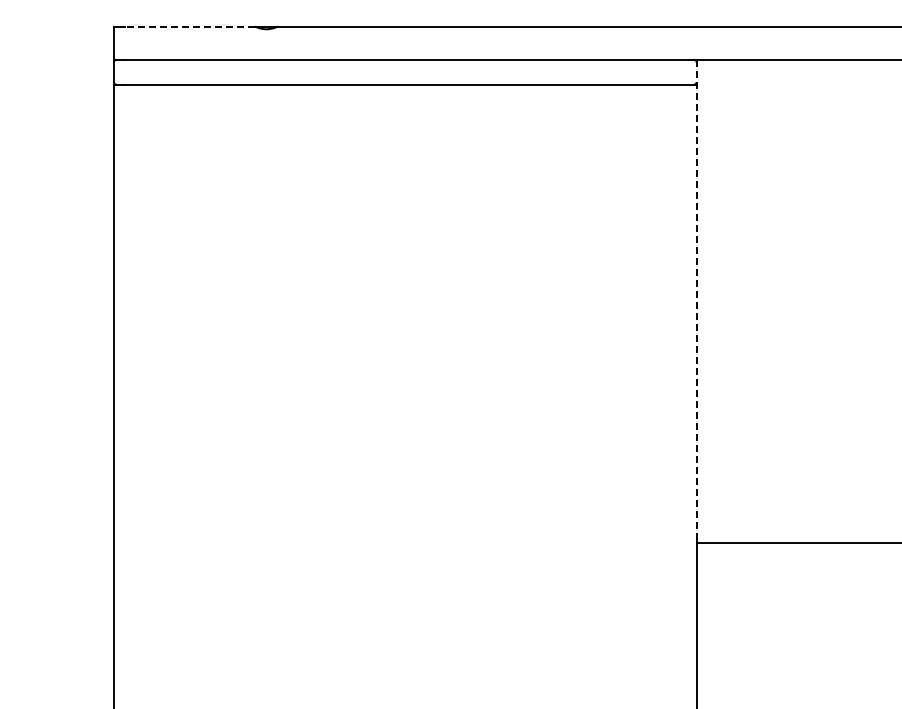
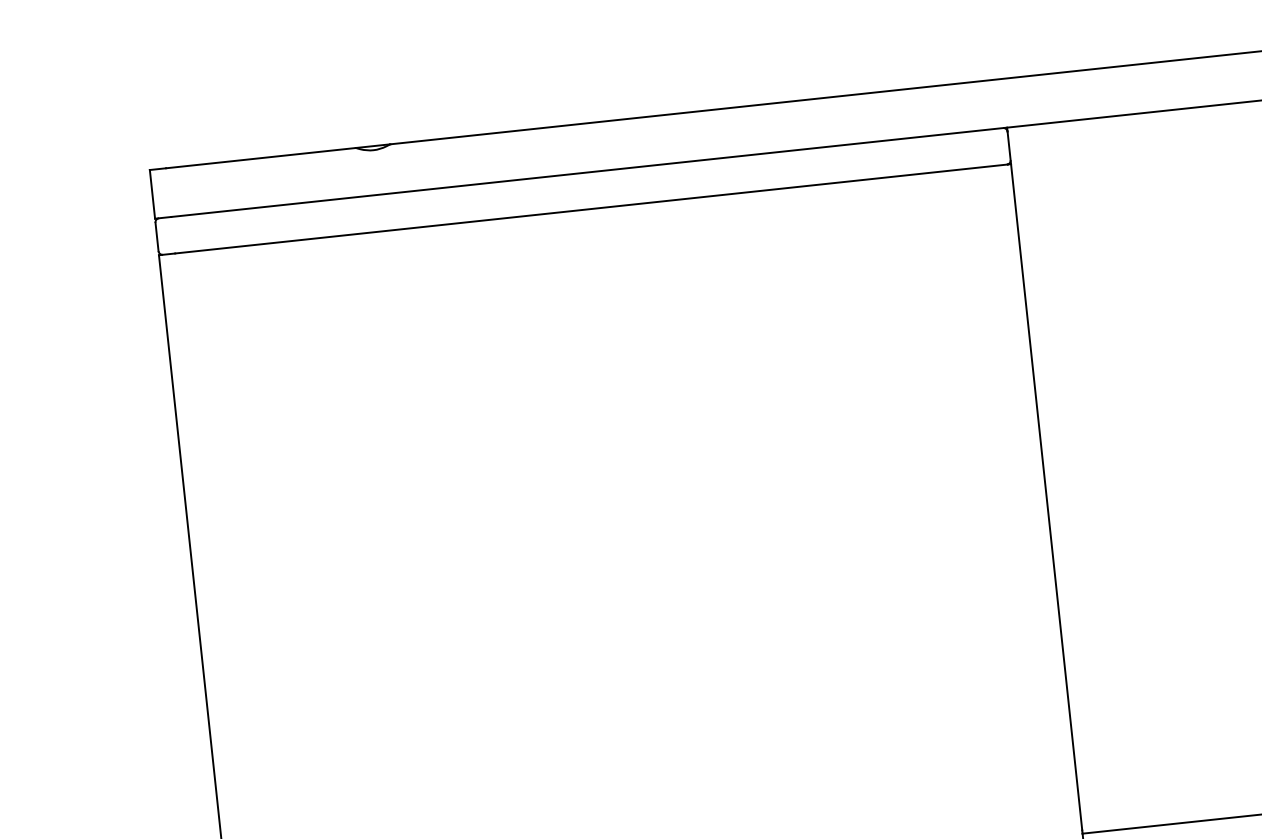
line: (189, 26) -> (260, 158), dashed -> solid
line: (696, 301) -> (1044, 481), dashed -> solid

